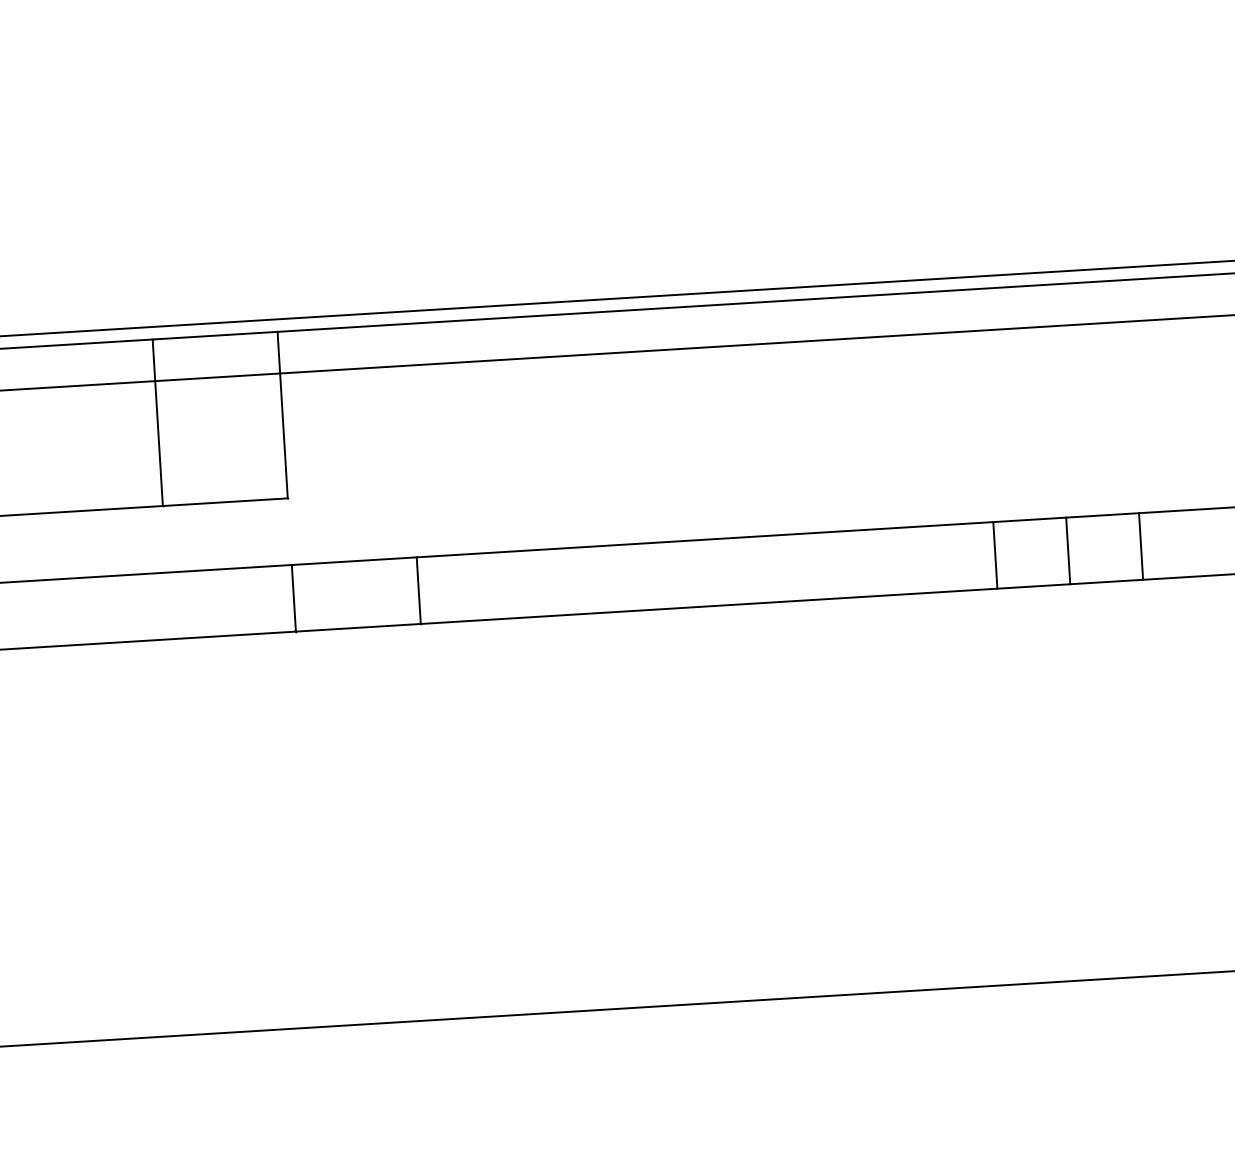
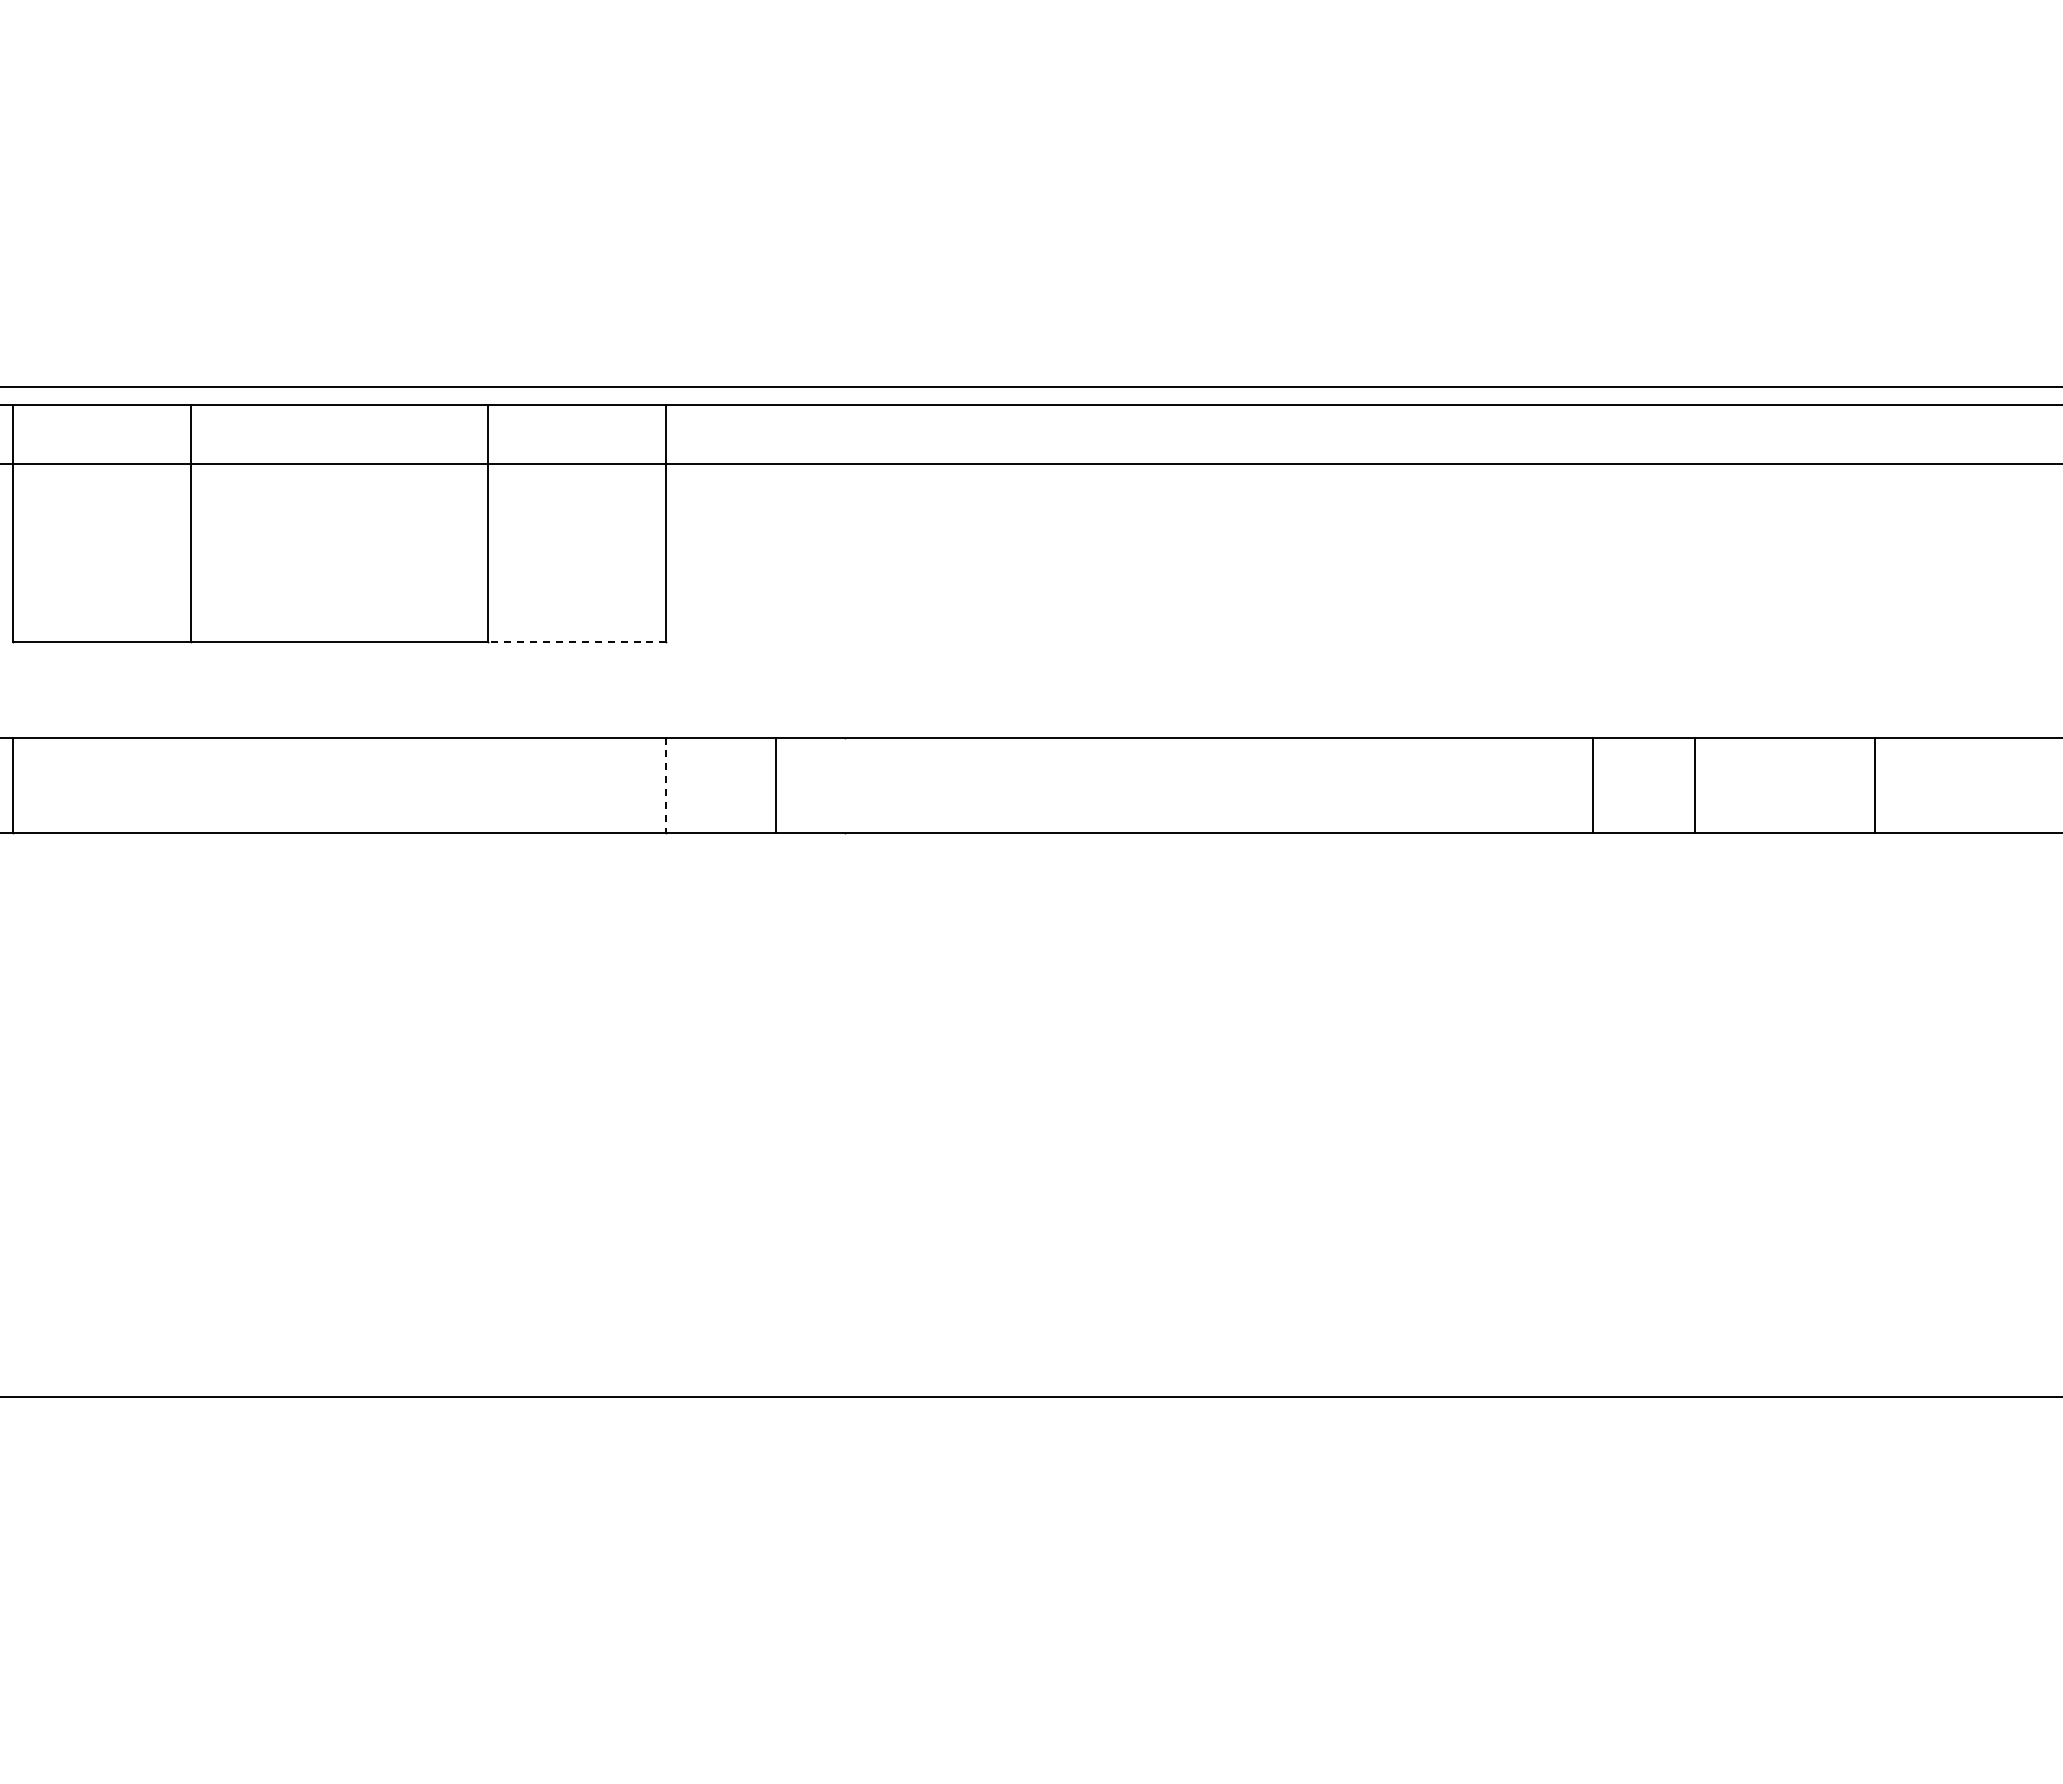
line: (224, 502) -> (576, 642), solid -> dashed
line: (1068, 550) -> (1695, 784), moved
line: (995, 555) -> (1592, 784), moved
line: (418, 590) -> (775, 784), moved
line: (293, 598) -> (666, 785), solid -> dashed

